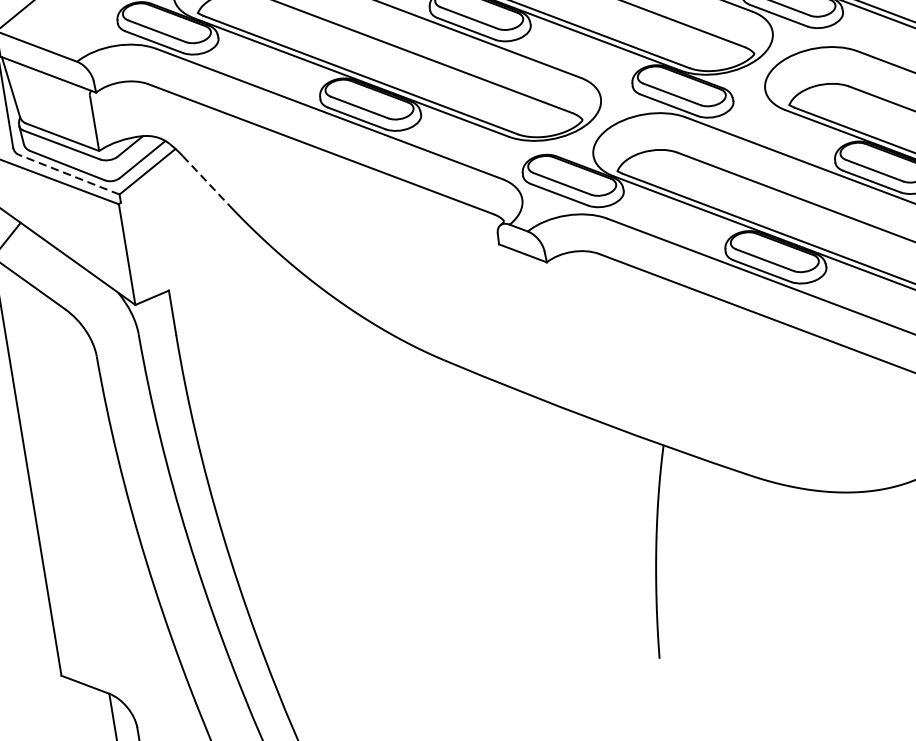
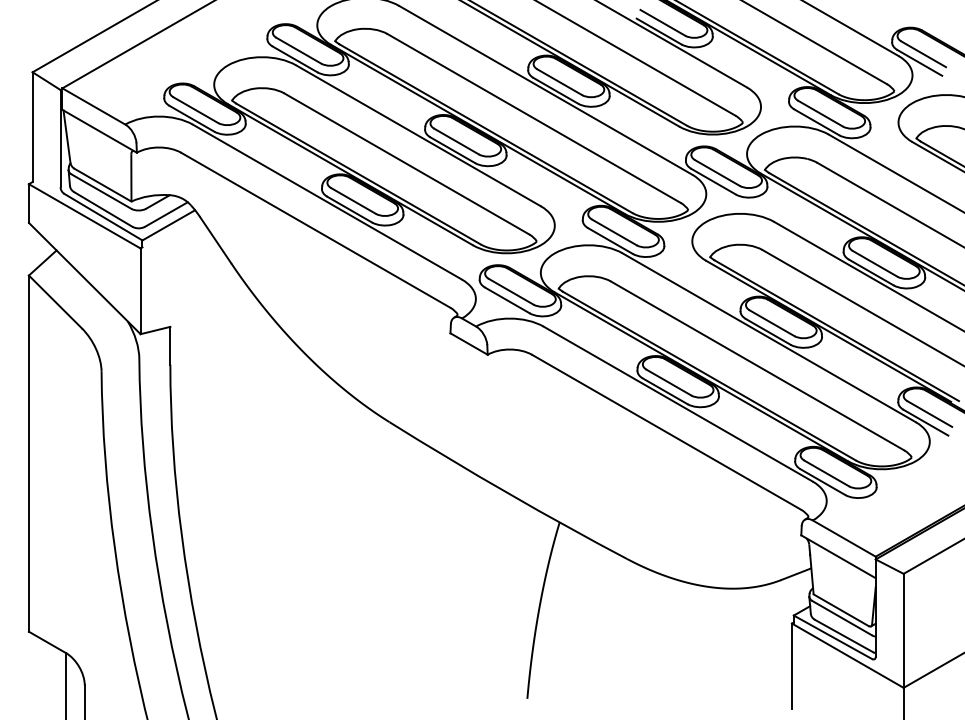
line: (69, 175) -> (103, 217), dashed -> solid
line: (205, 180) -> (215, 240), dashed -> solid

